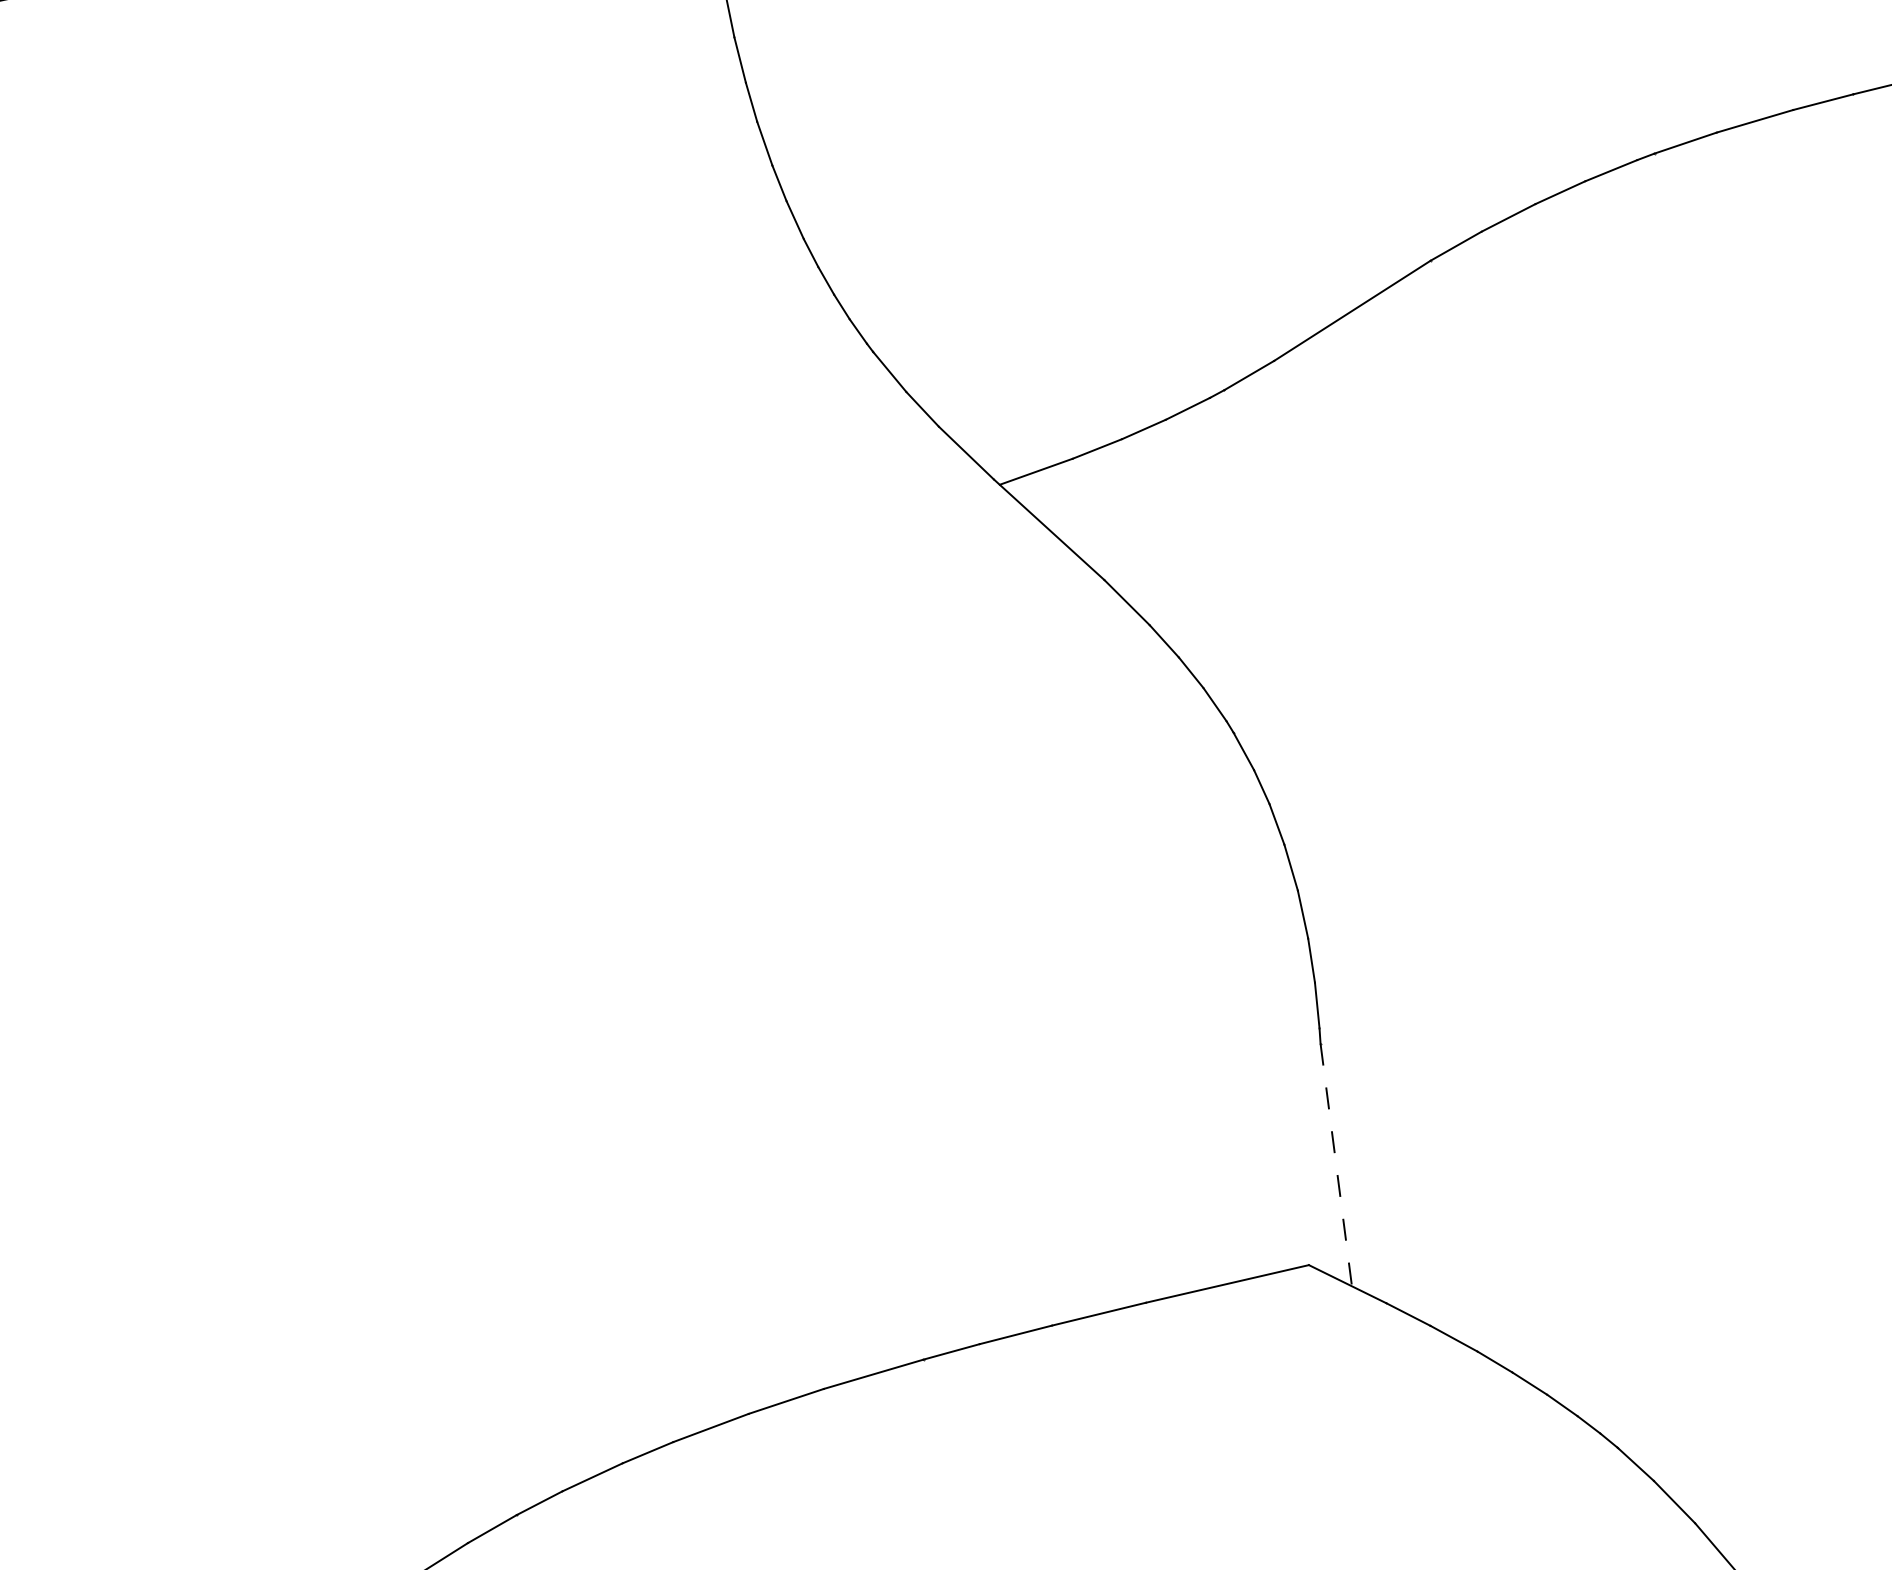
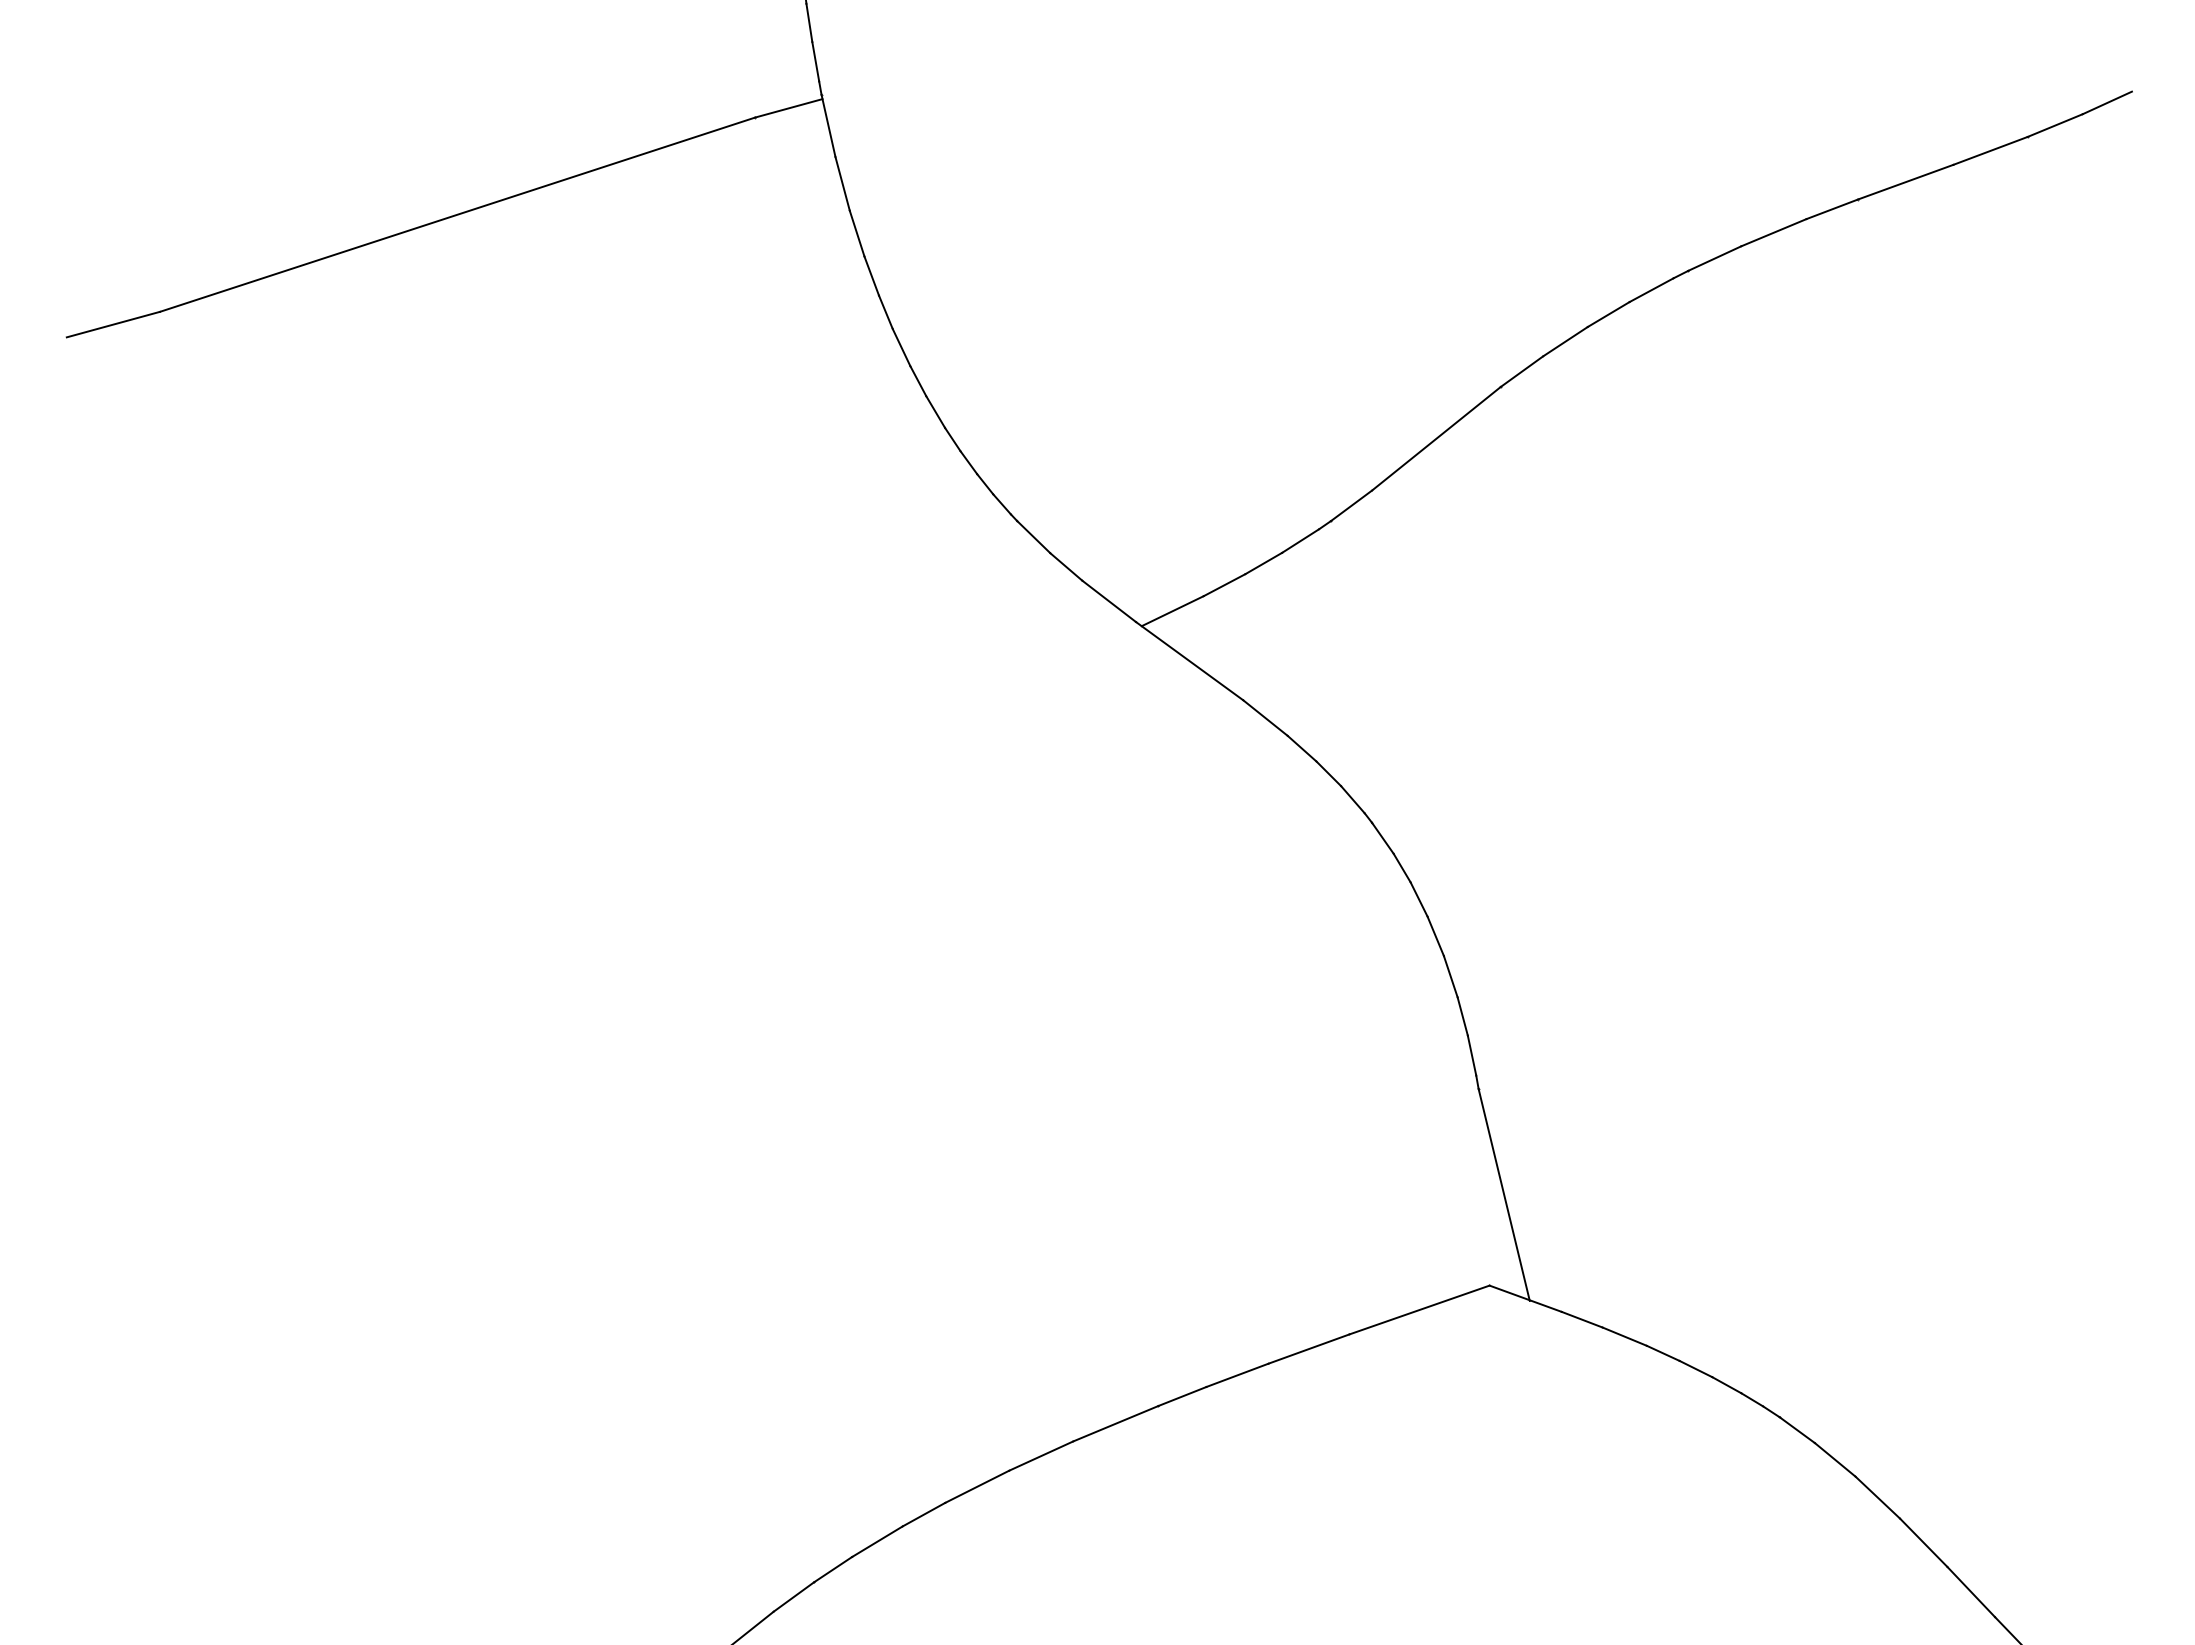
line: (1336, 1166) -> (1504, 1195), dashed -> solid

